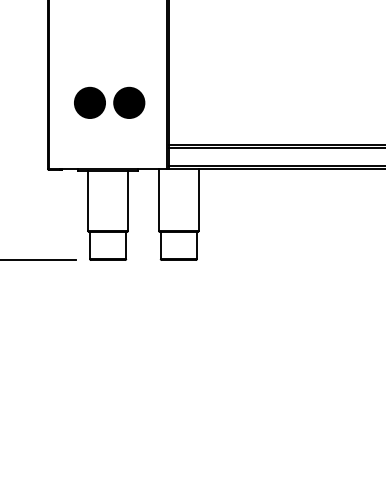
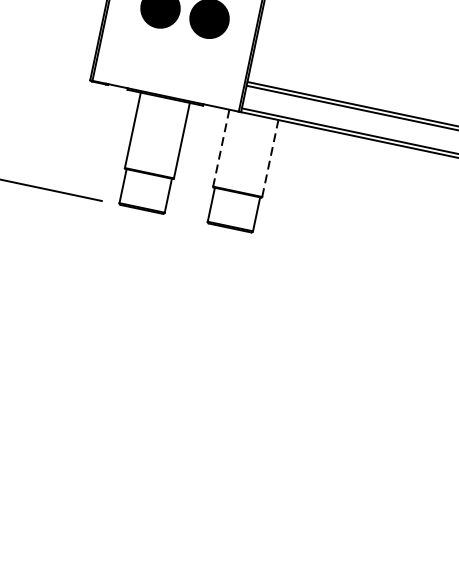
line: (159, 200) -> (221, 148), solid -> dashed
line: (198, 200) -> (270, 158), solid -> dashed

